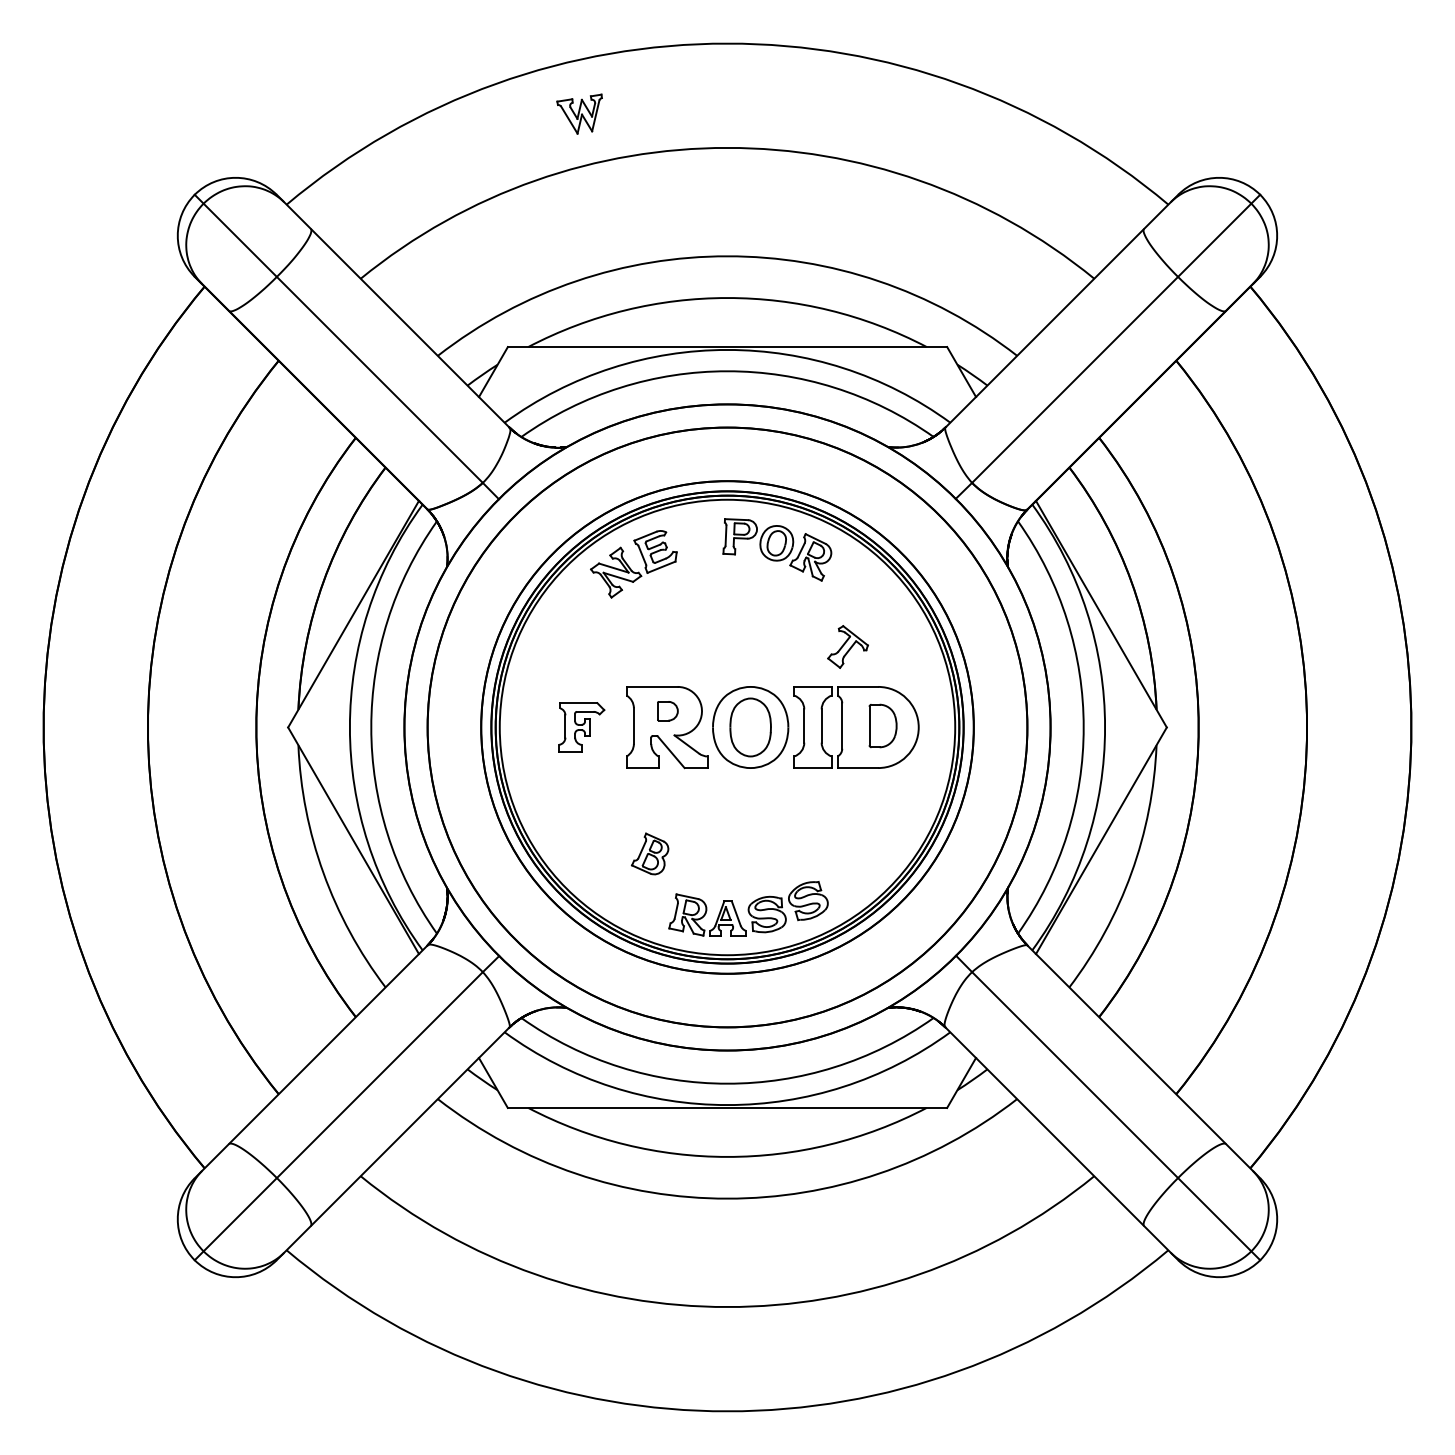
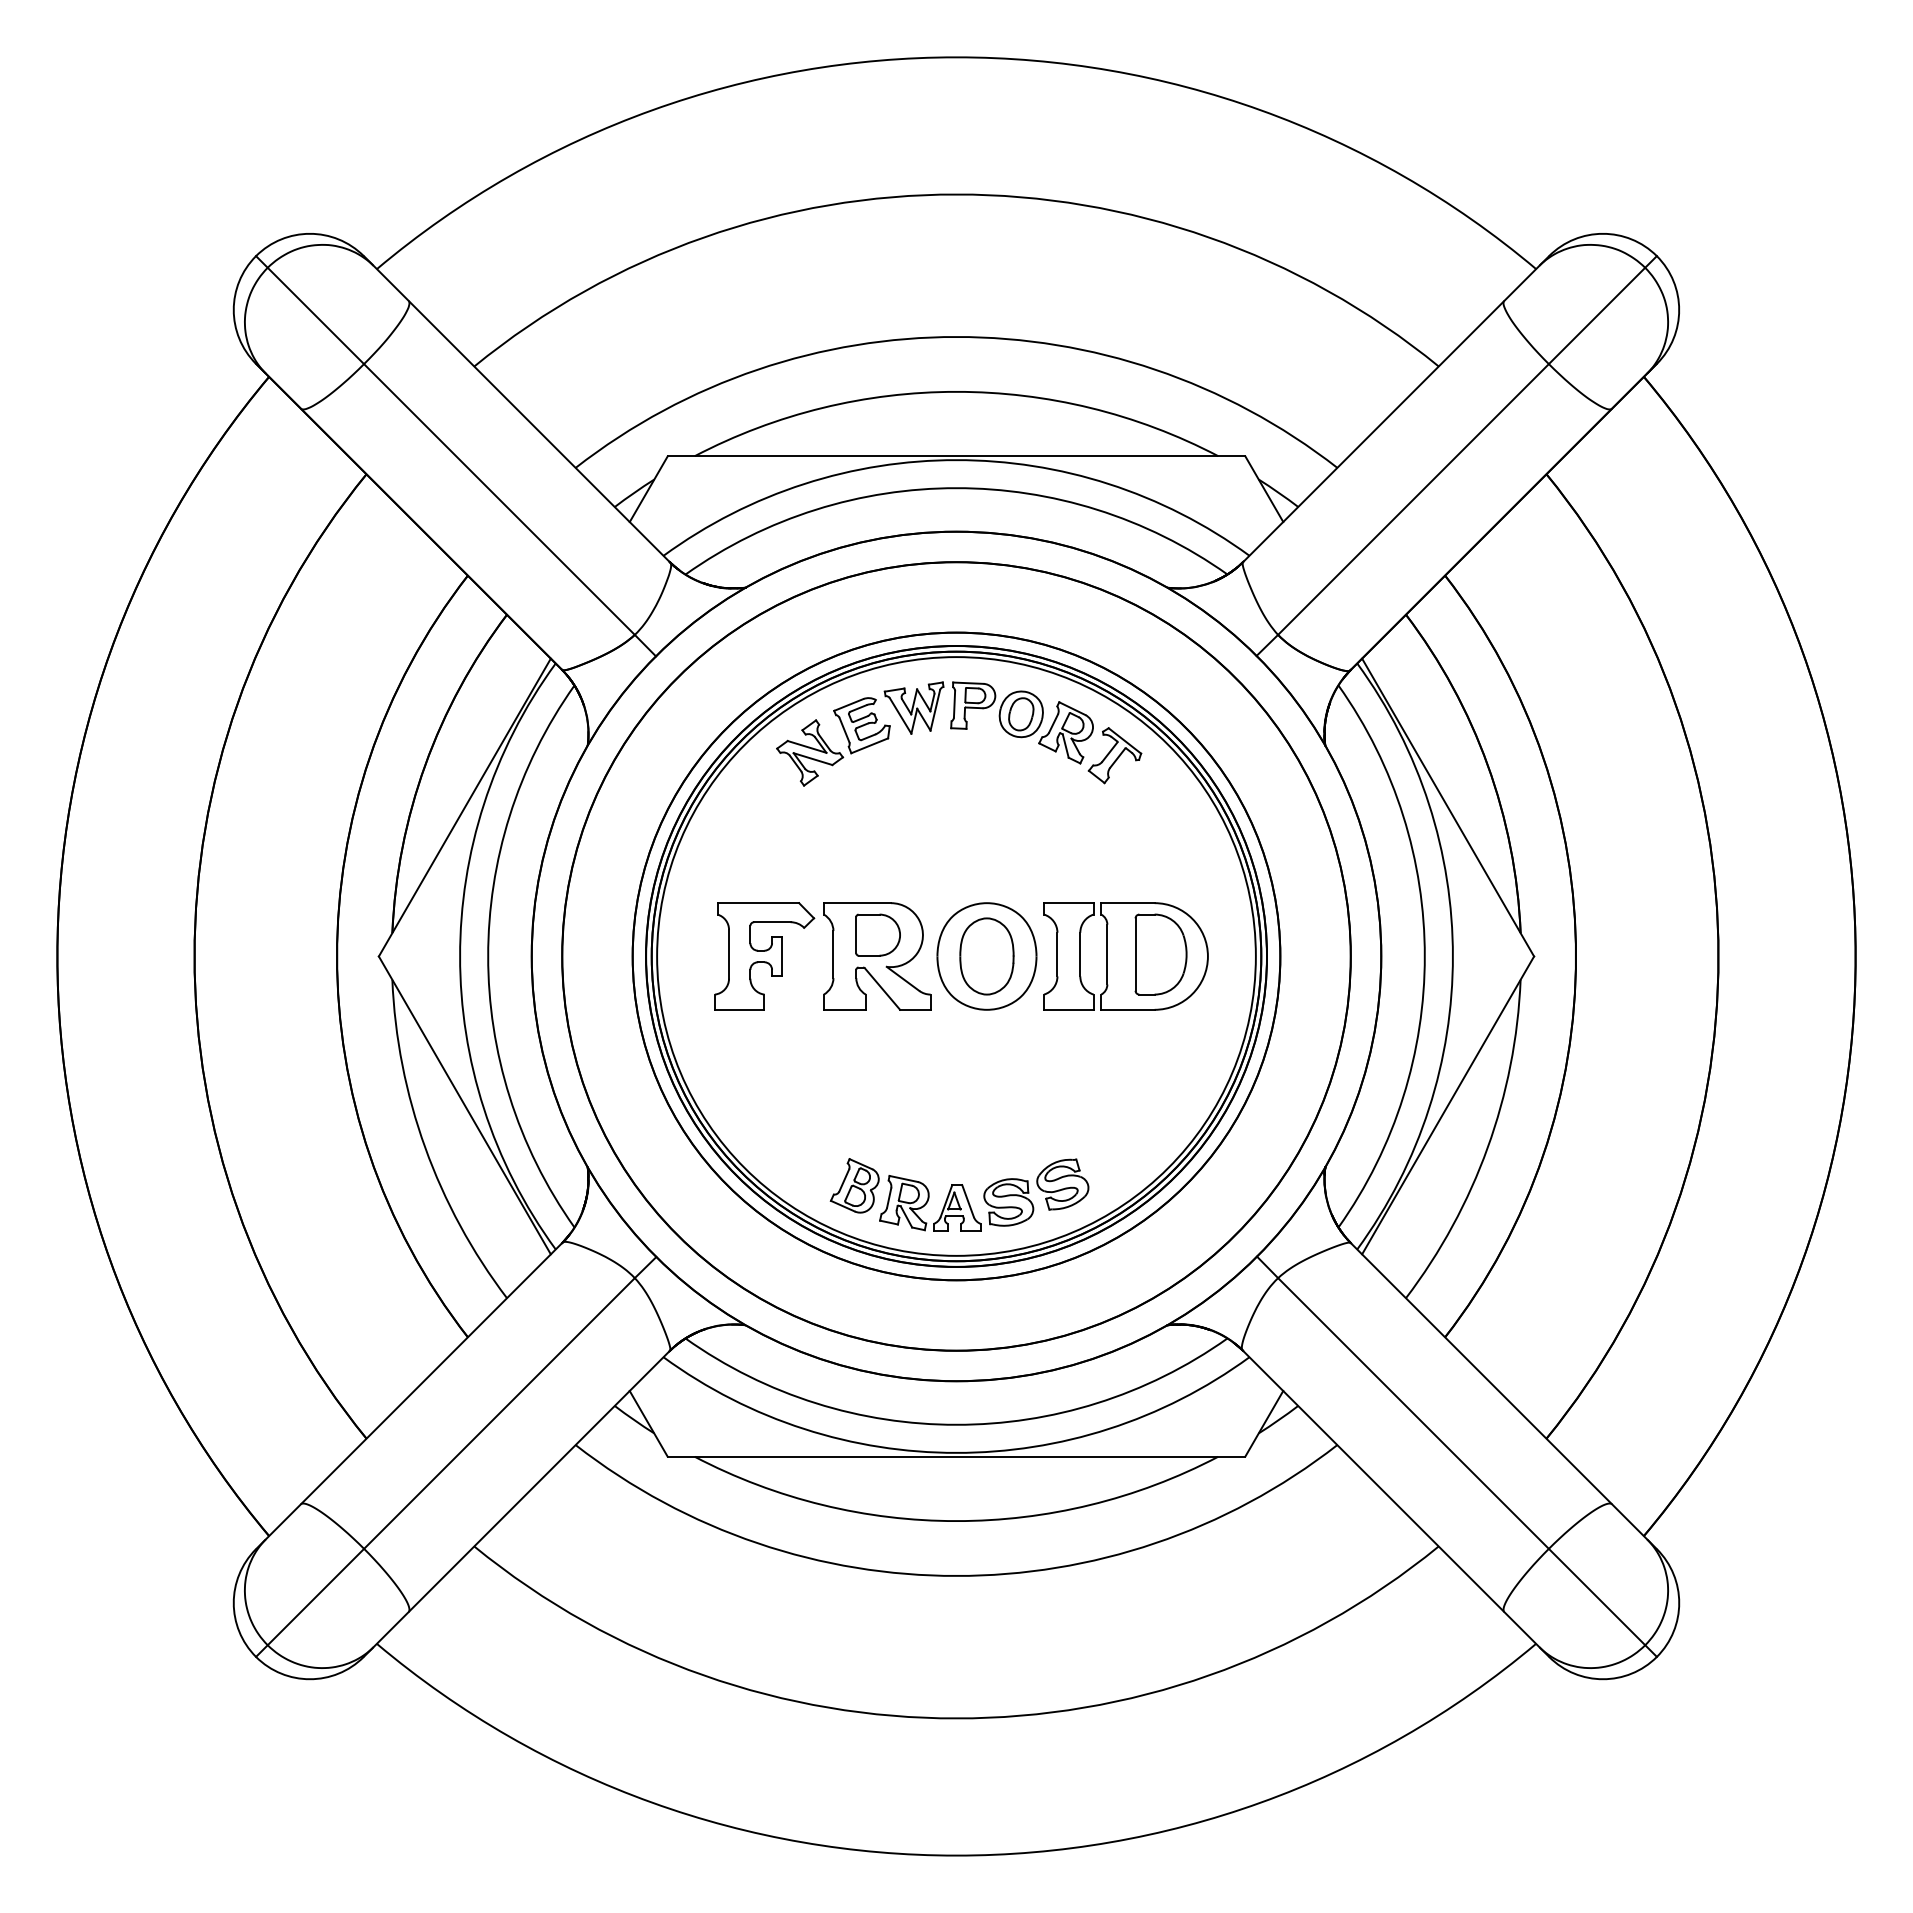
part: (579, 113) -> (913, 707), moved
part: (847, 646) -> (1114, 755), moved
part: (667, 710) -> (877, 934), size x1.67
part: (882, 725) -> (1160, 954), size x1.43
part: (581, 727) -> (764, 956), size x1.67
part: (649, 853) -> (854, 1185), moved

